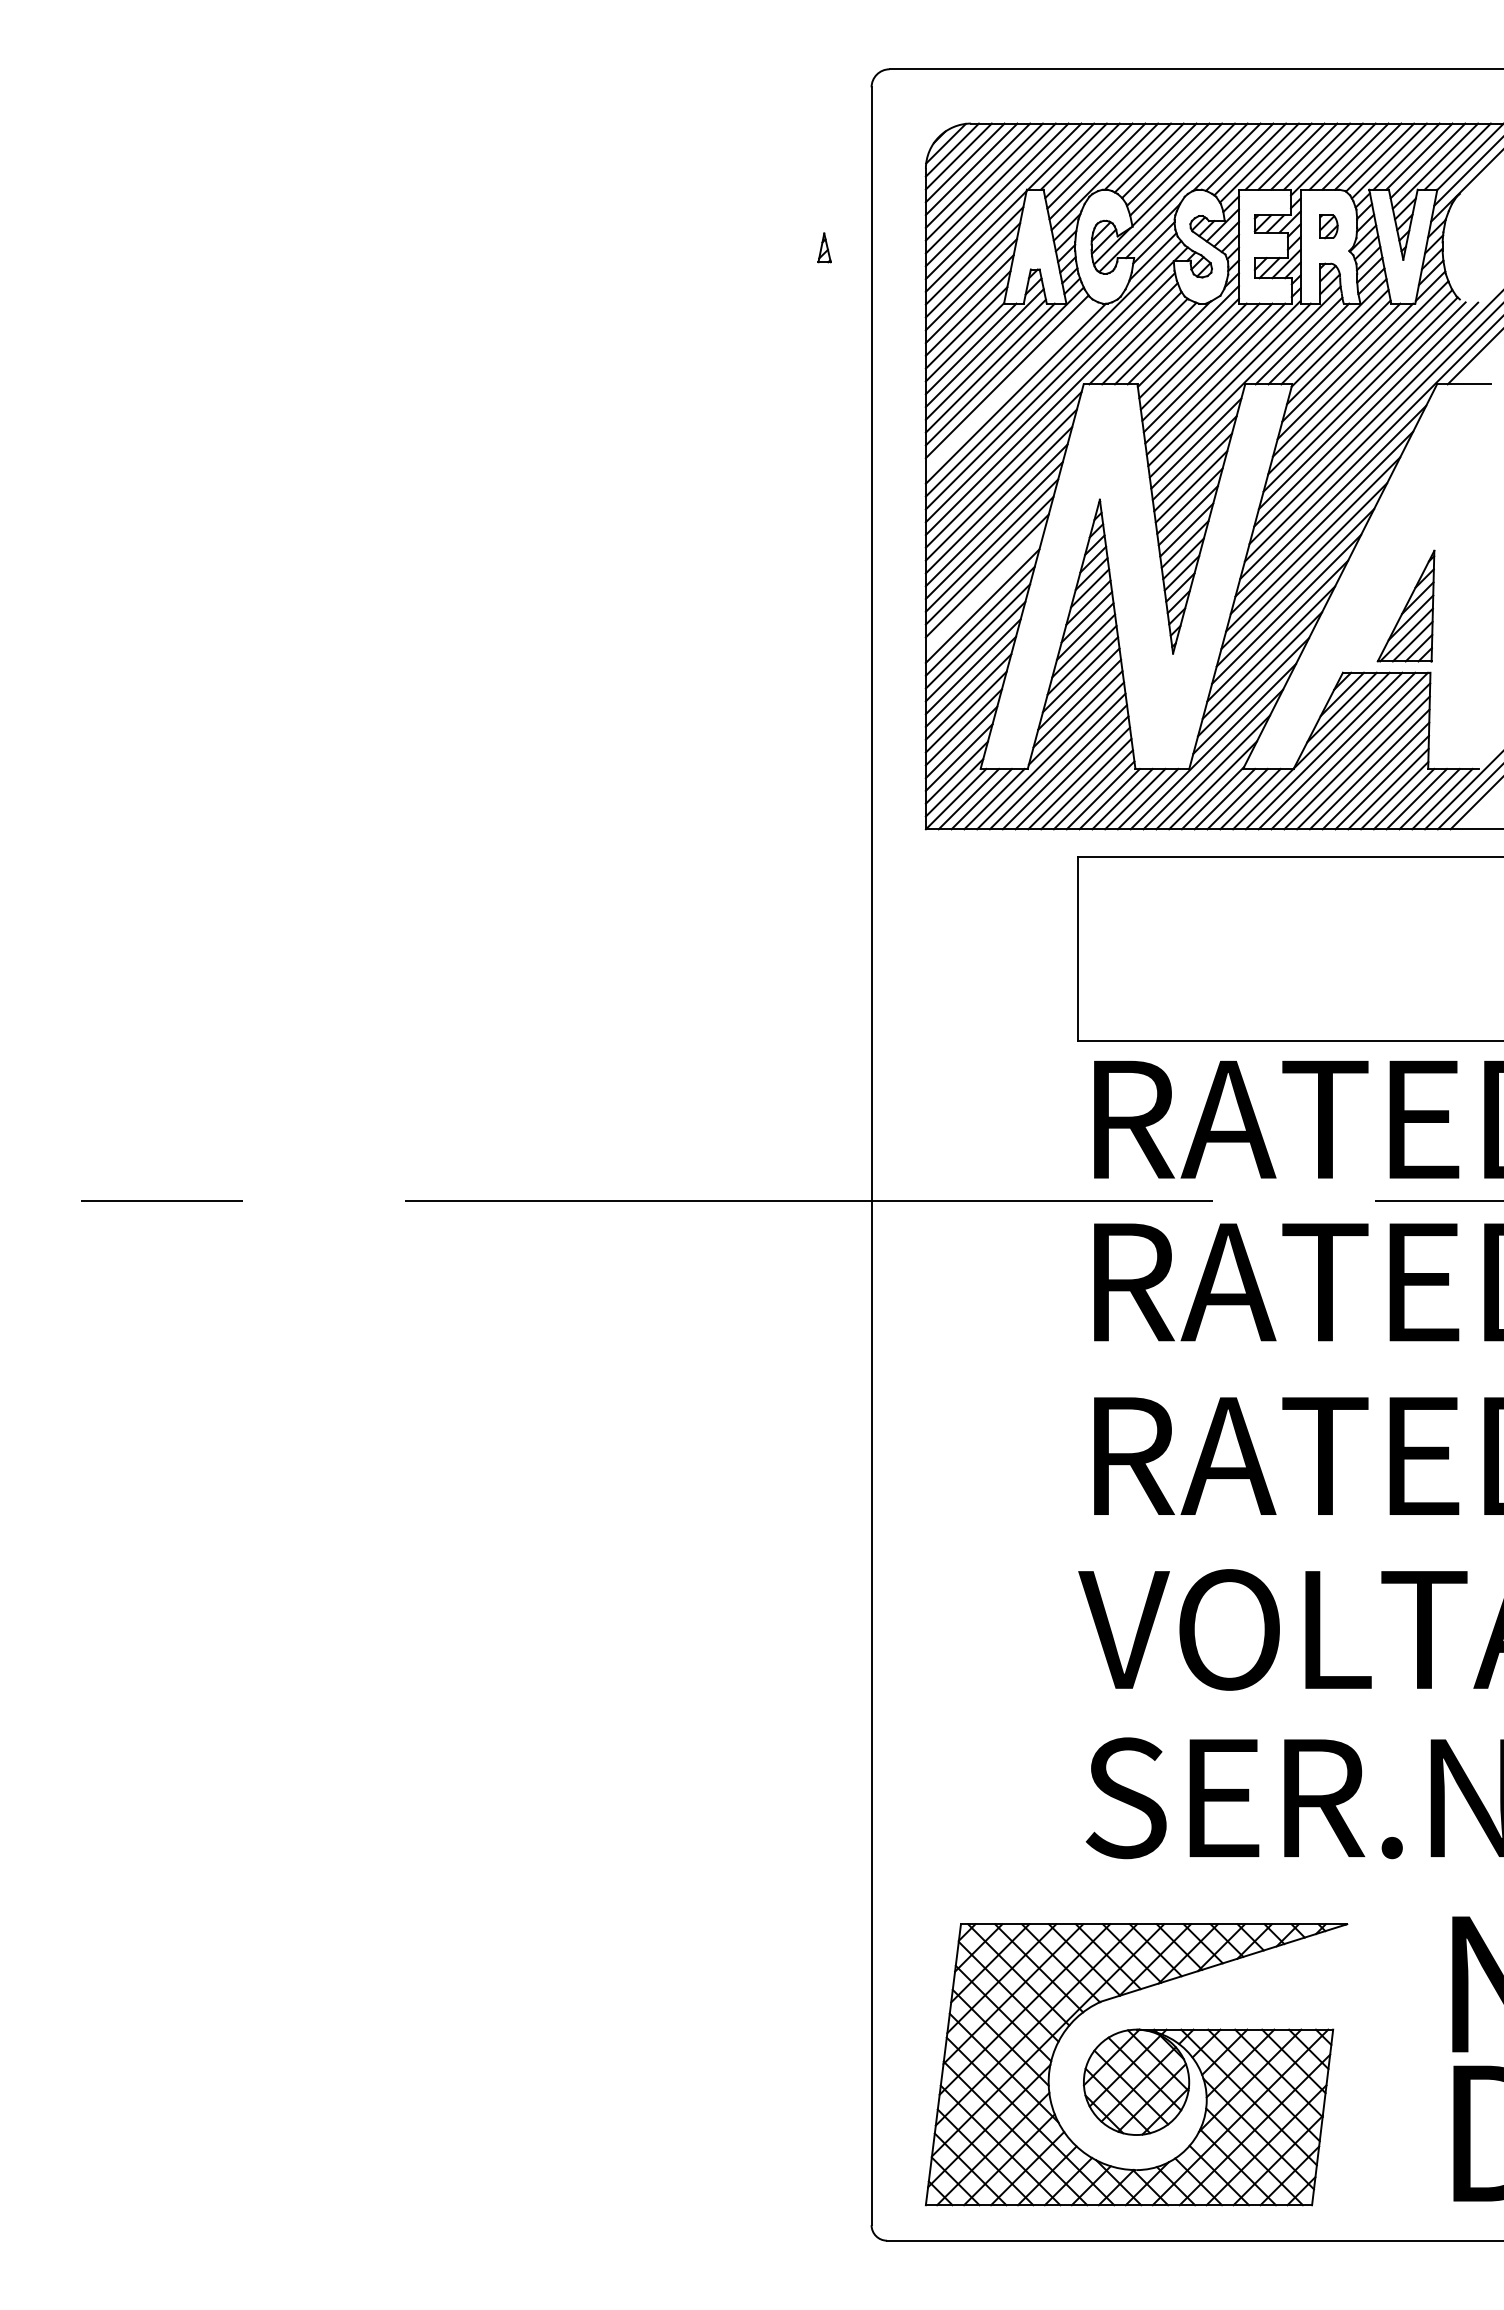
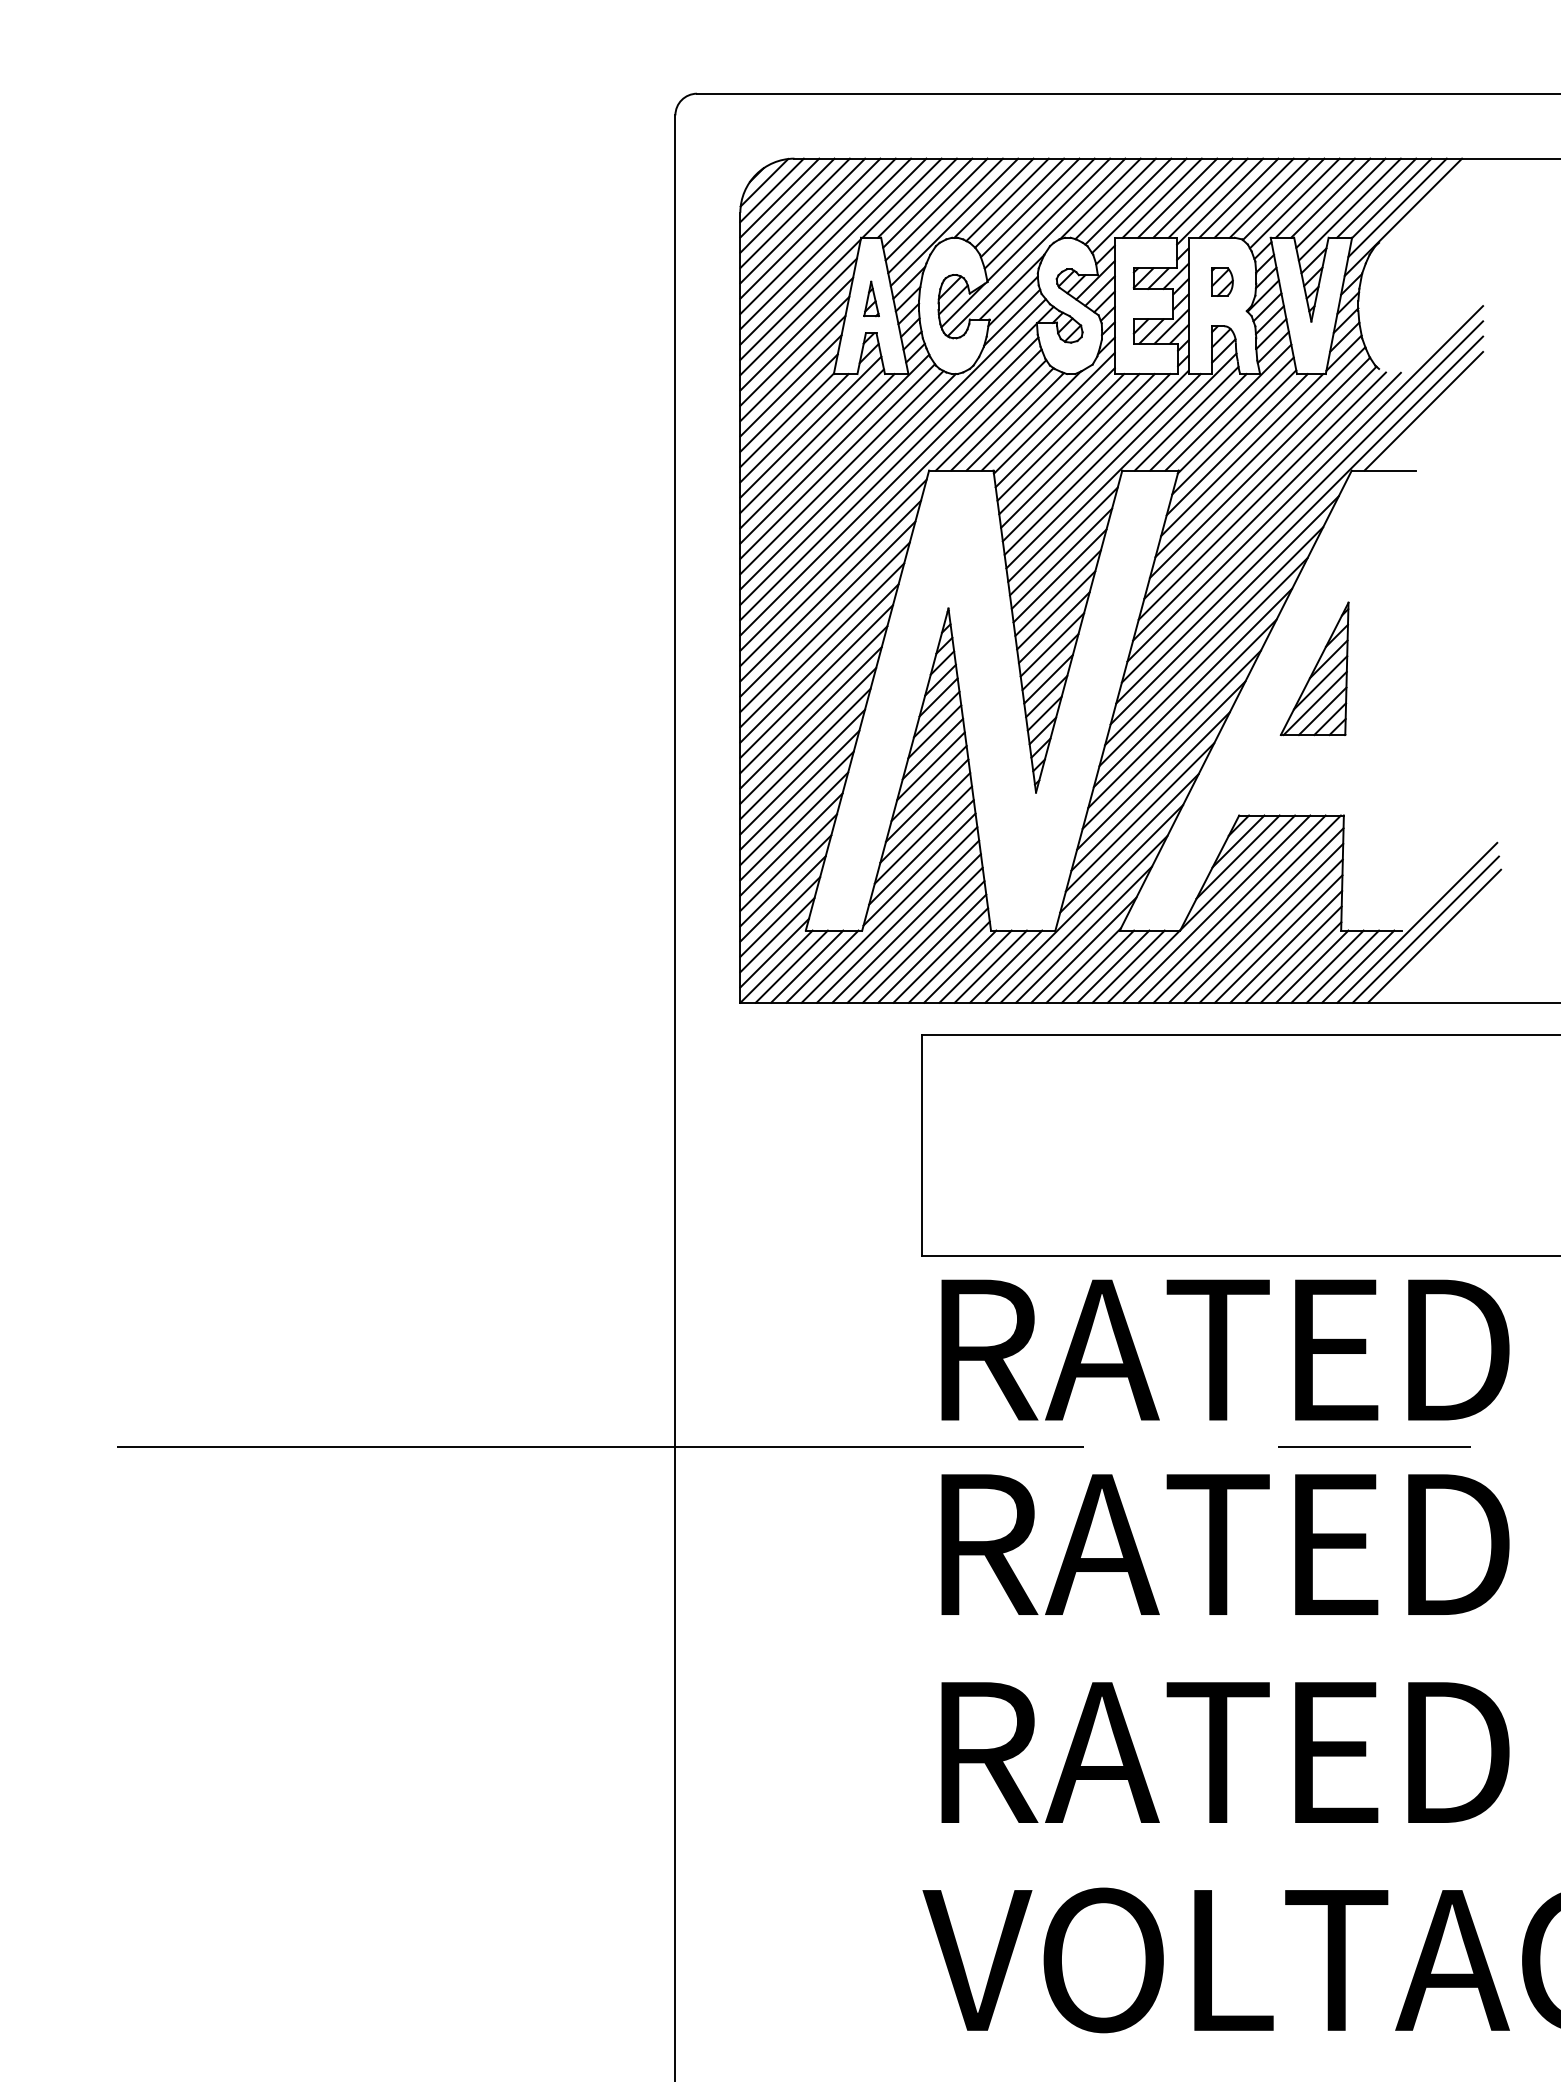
part: (824, 247) -> (871, 298), moved
line: (1010, 386) -> (841, 473), added
line: (984, 590) -> (810, 717), added
part: (1405, 605) -> (1314, 668), moved

